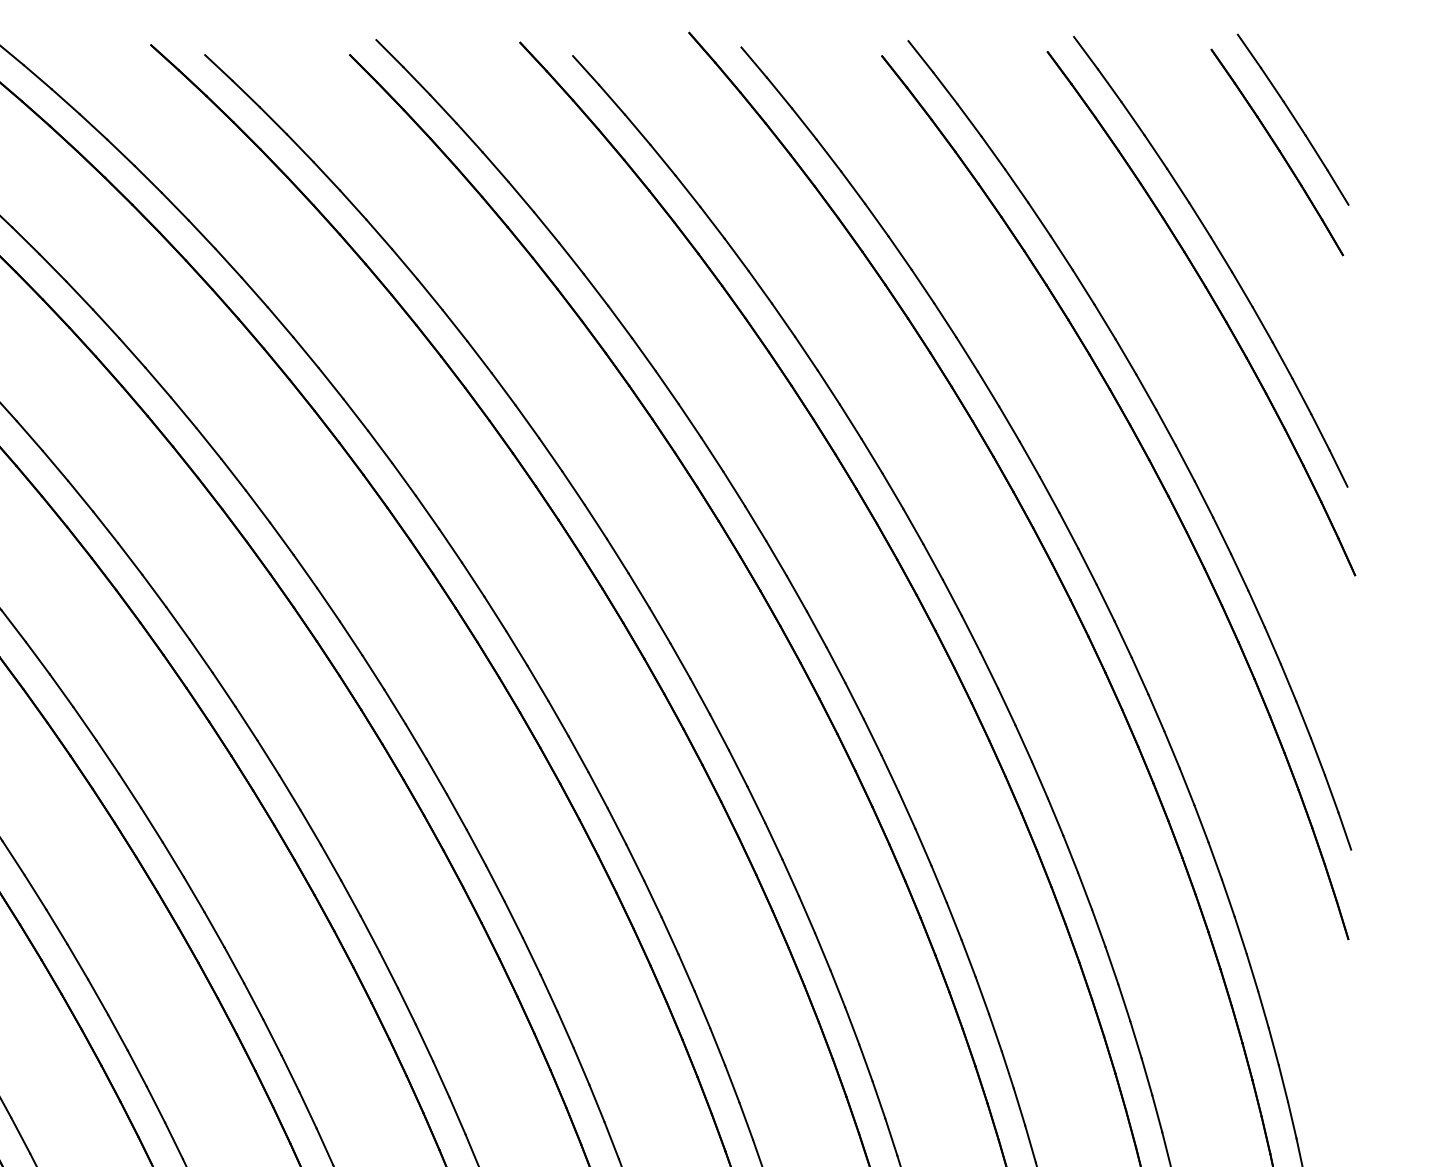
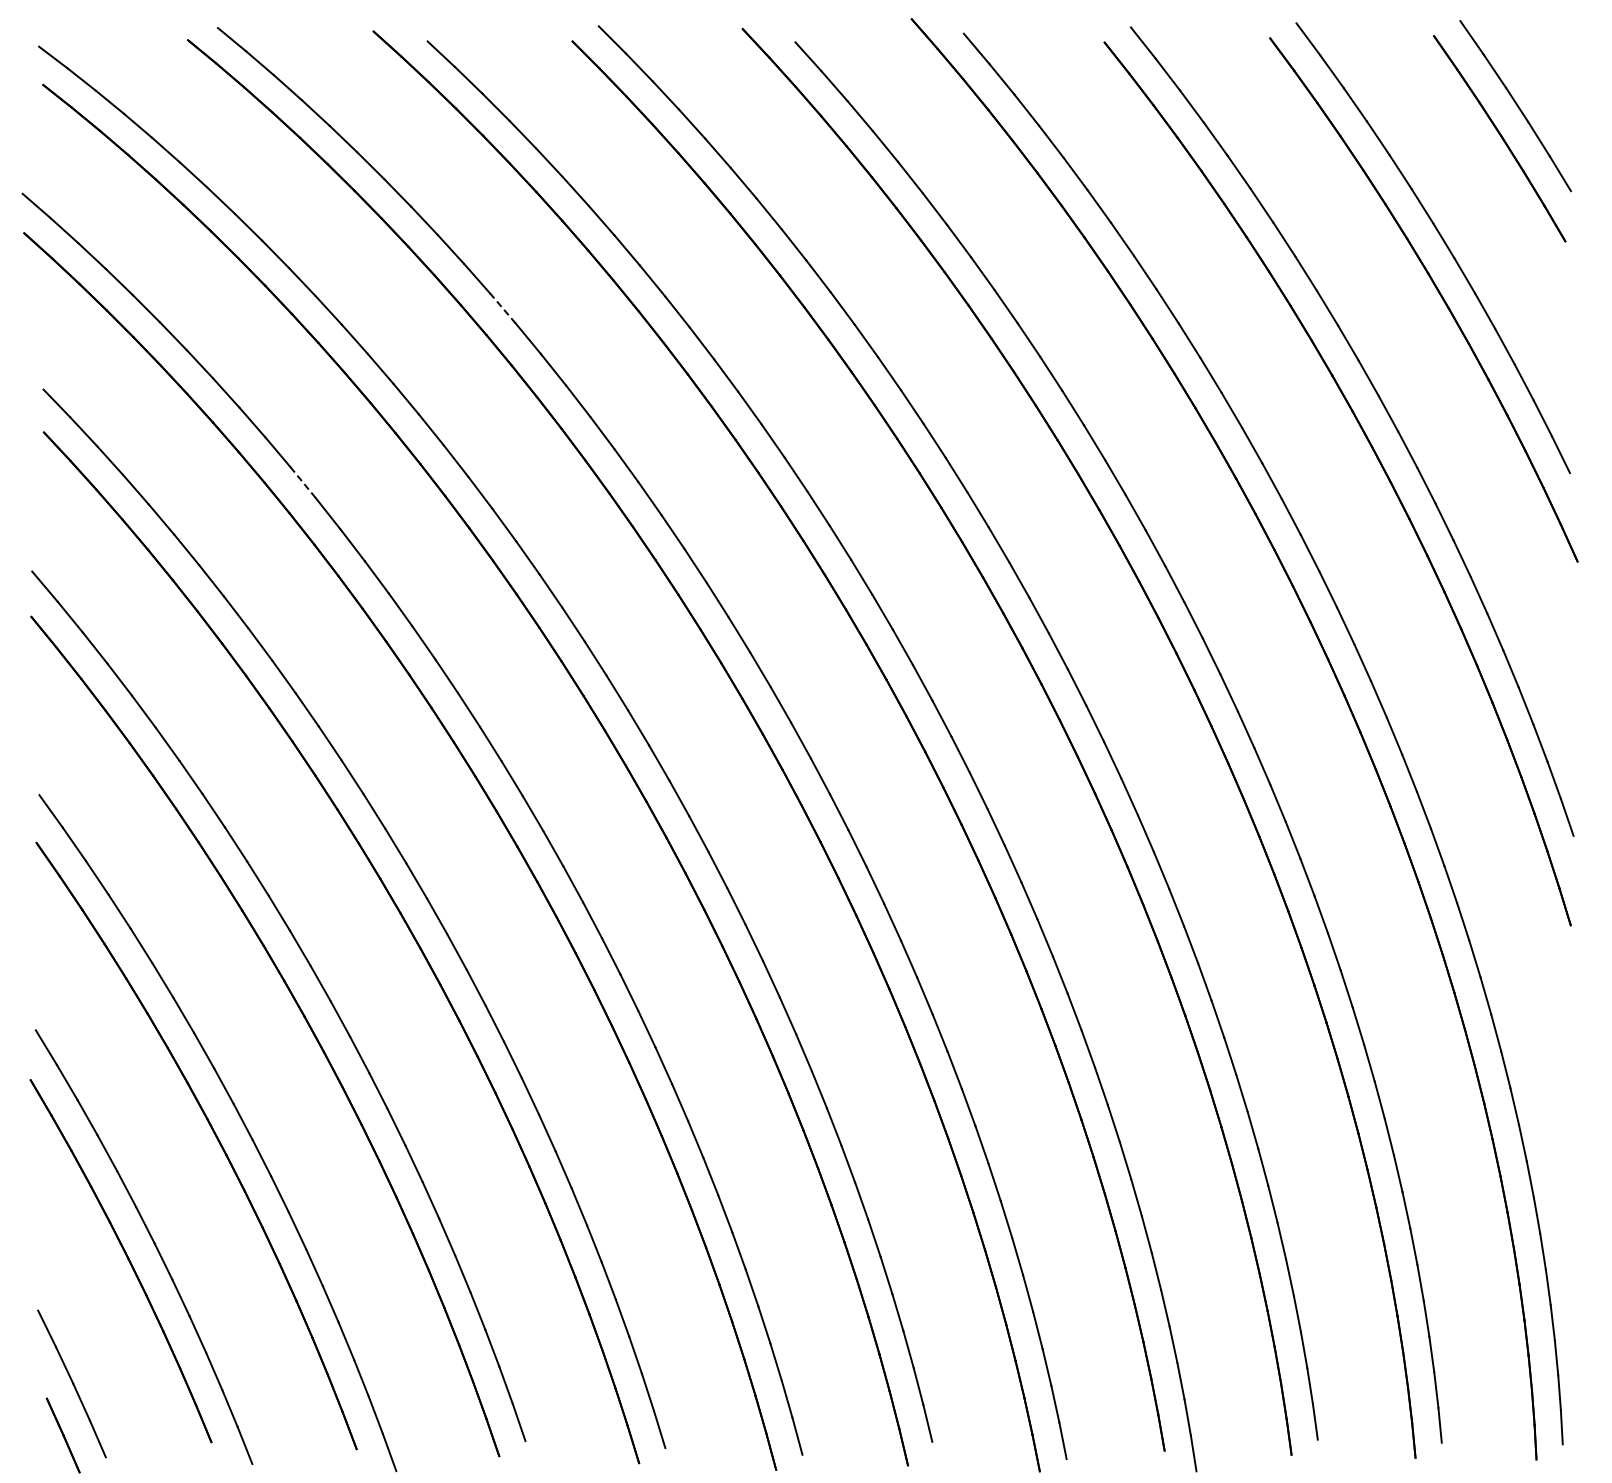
line: (280, 322) -> (502, 308), solid -> dashed
line: (81, 496) -> (303, 482), solid -> dashed

